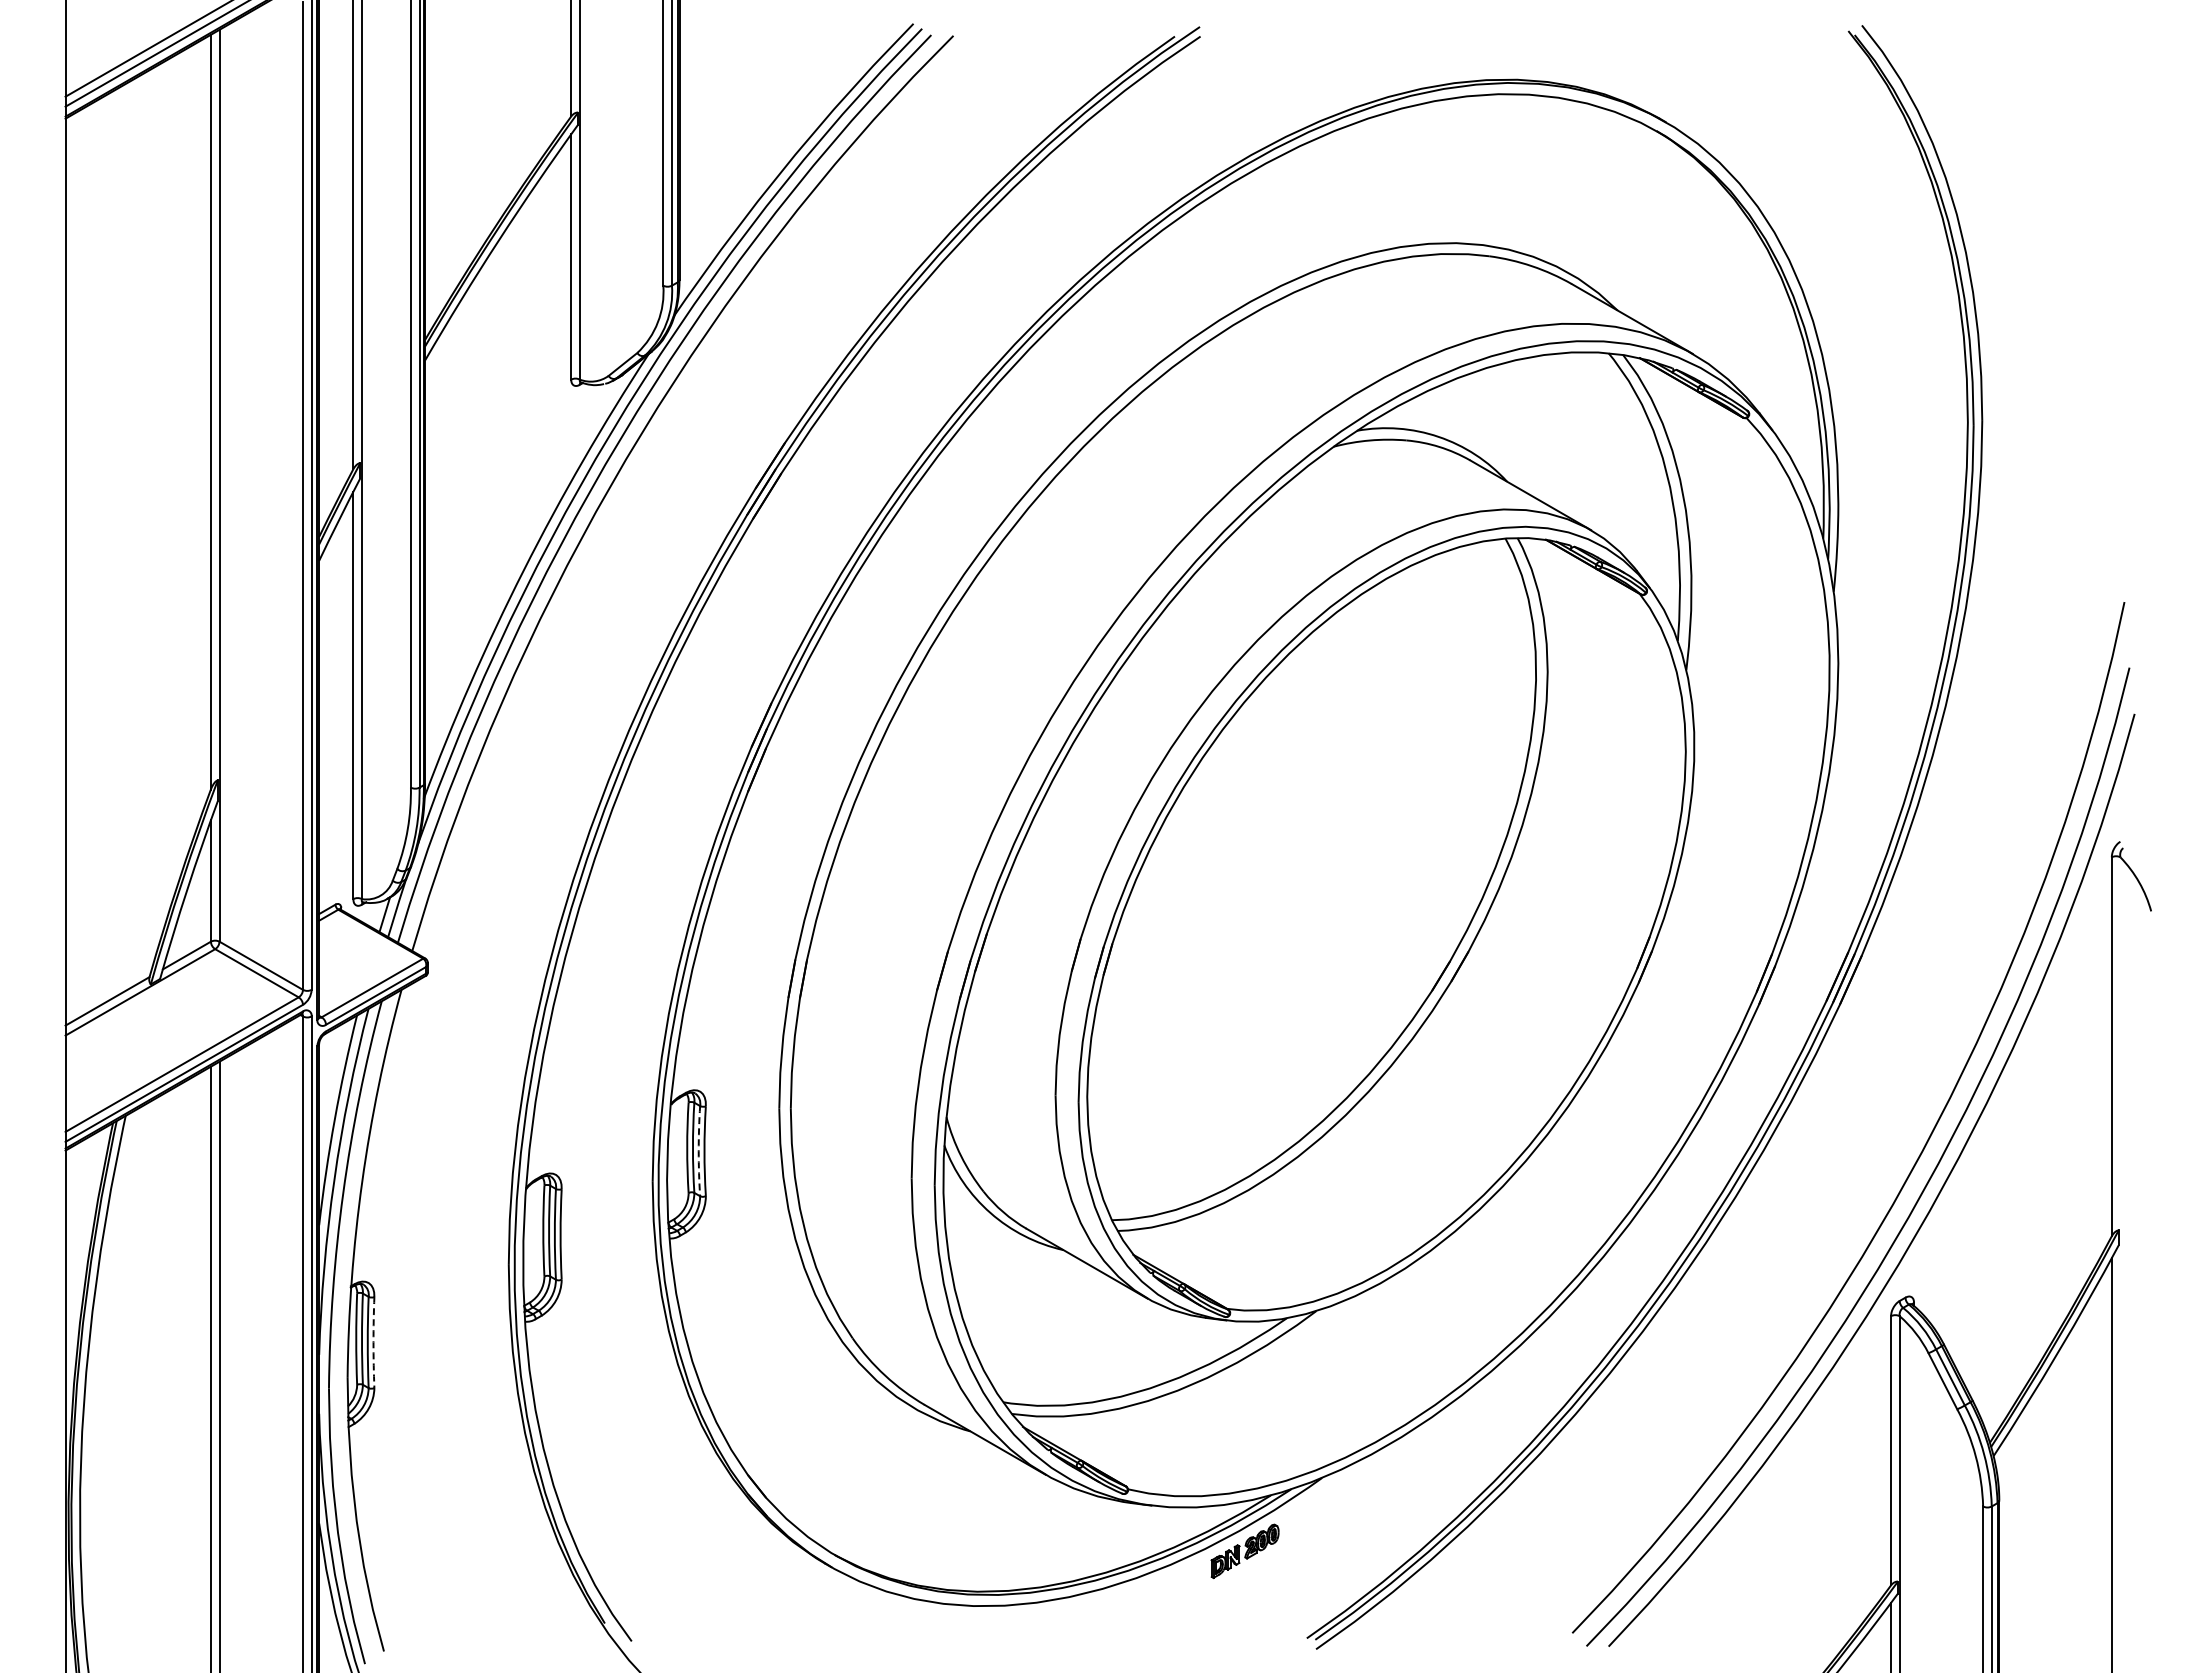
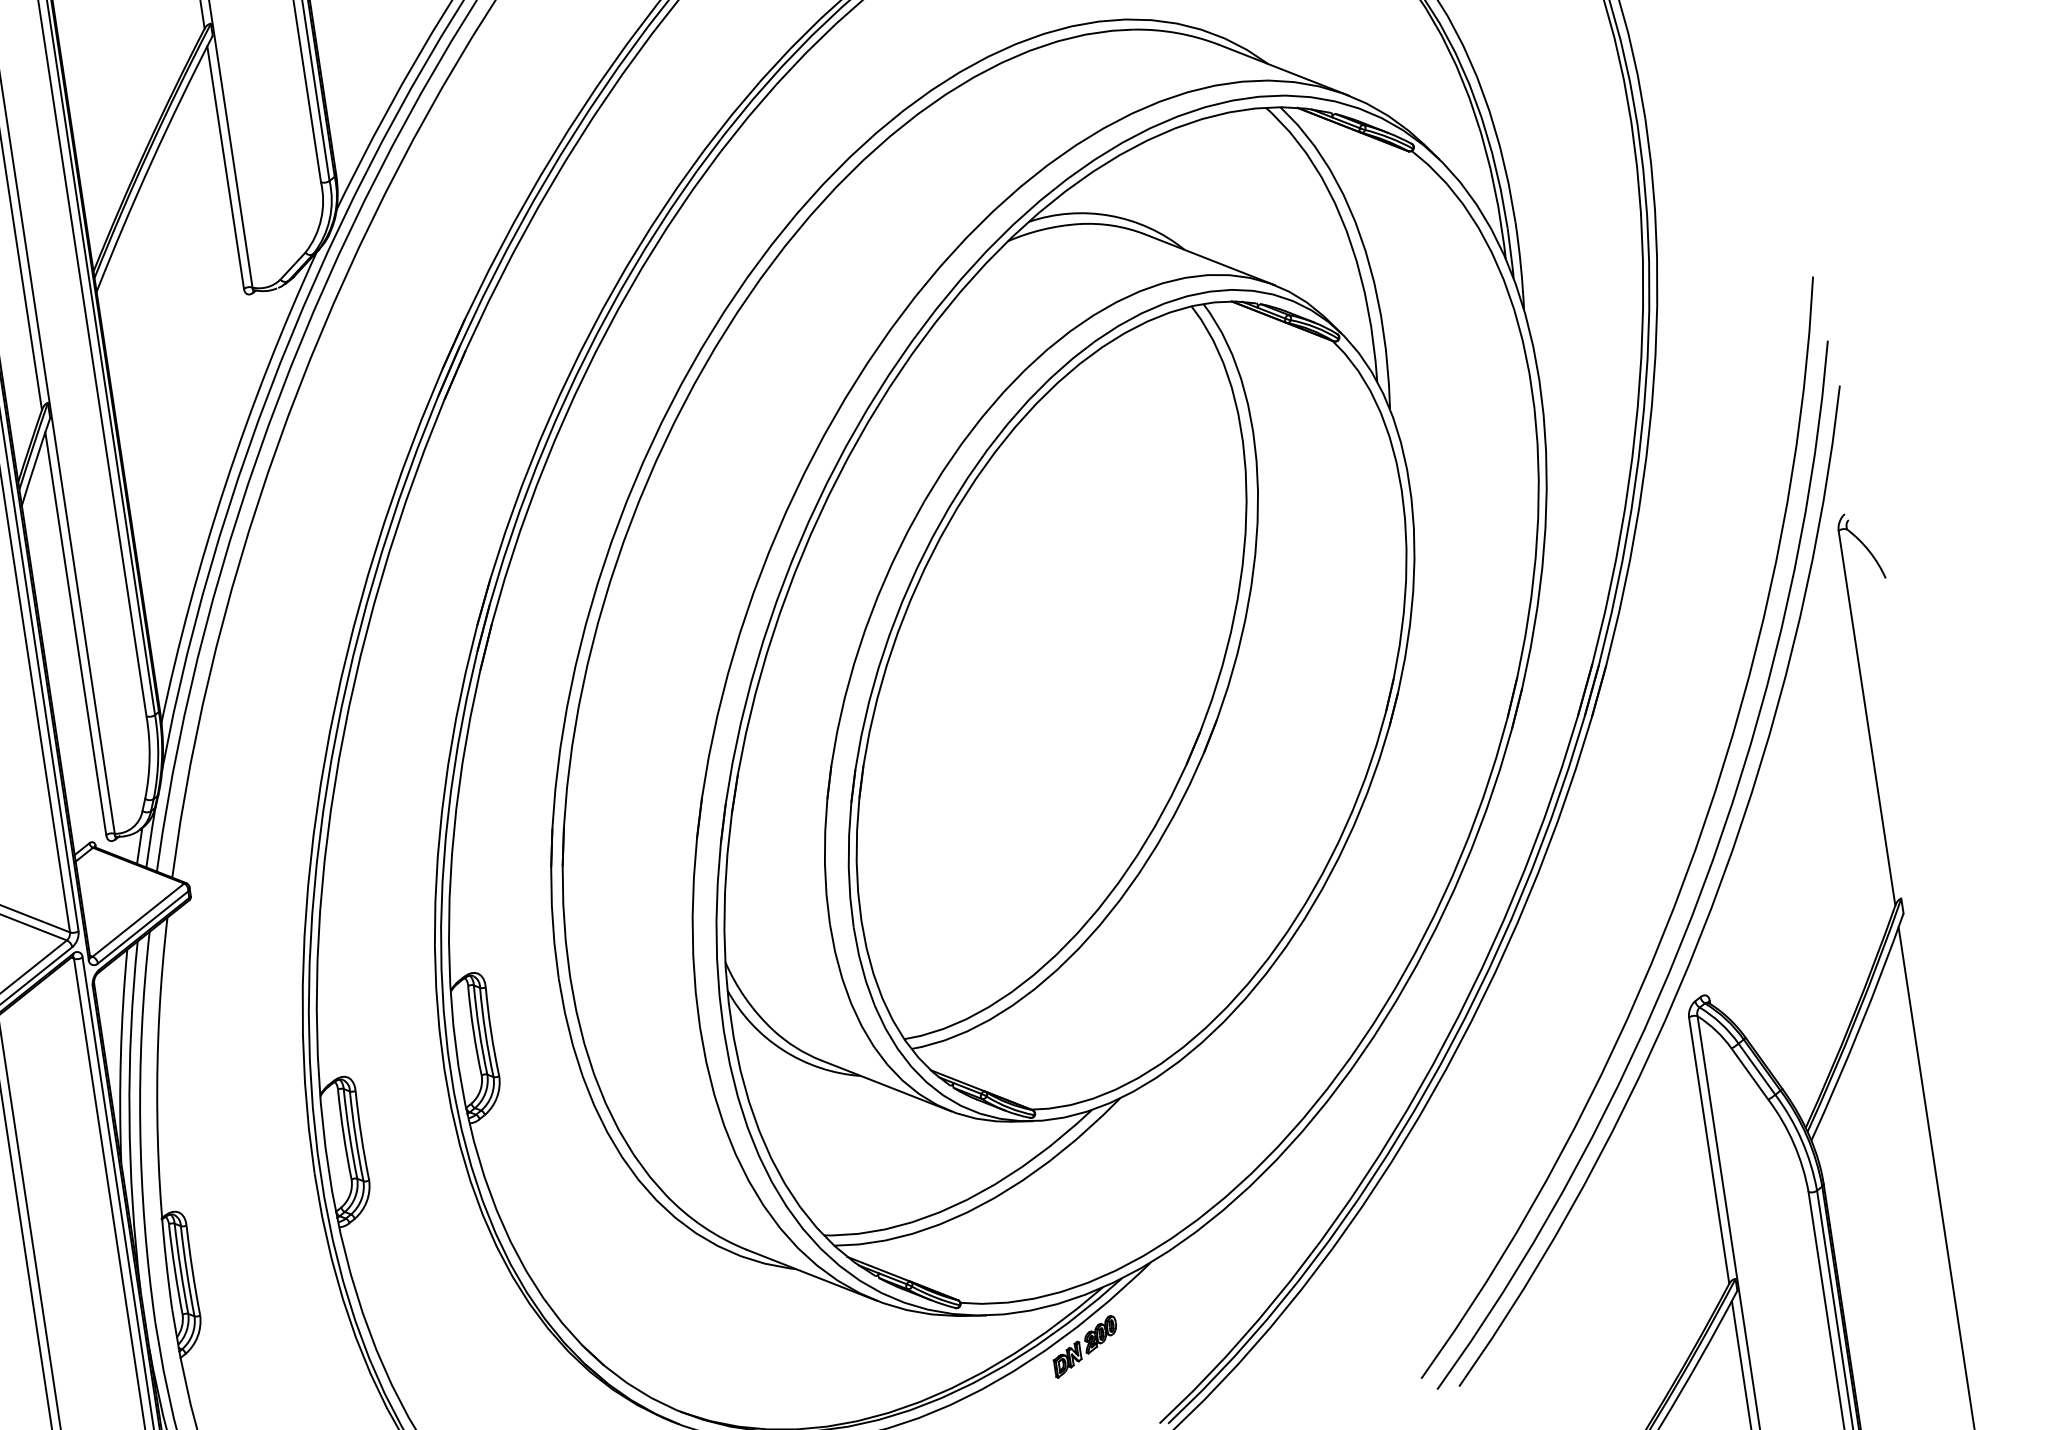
arc: (698, 1151) -> (485, 1033), dashed -> solid
arc: (373, 1342) -> (192, 1270), dashed -> solid

